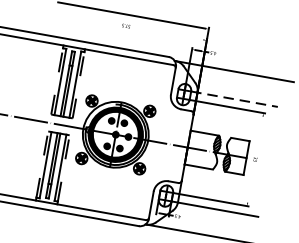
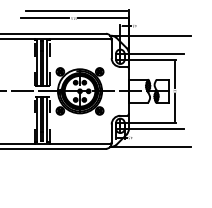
line: (84, 18) -> (45, 18), added
line: (167, 33) -> (102, 18), added
line: (235, 98) -> (154, 53), dashed -> solid
line: (260, 136) -> (175, 75), added
line: (251, 183) -> (175, 107), added

